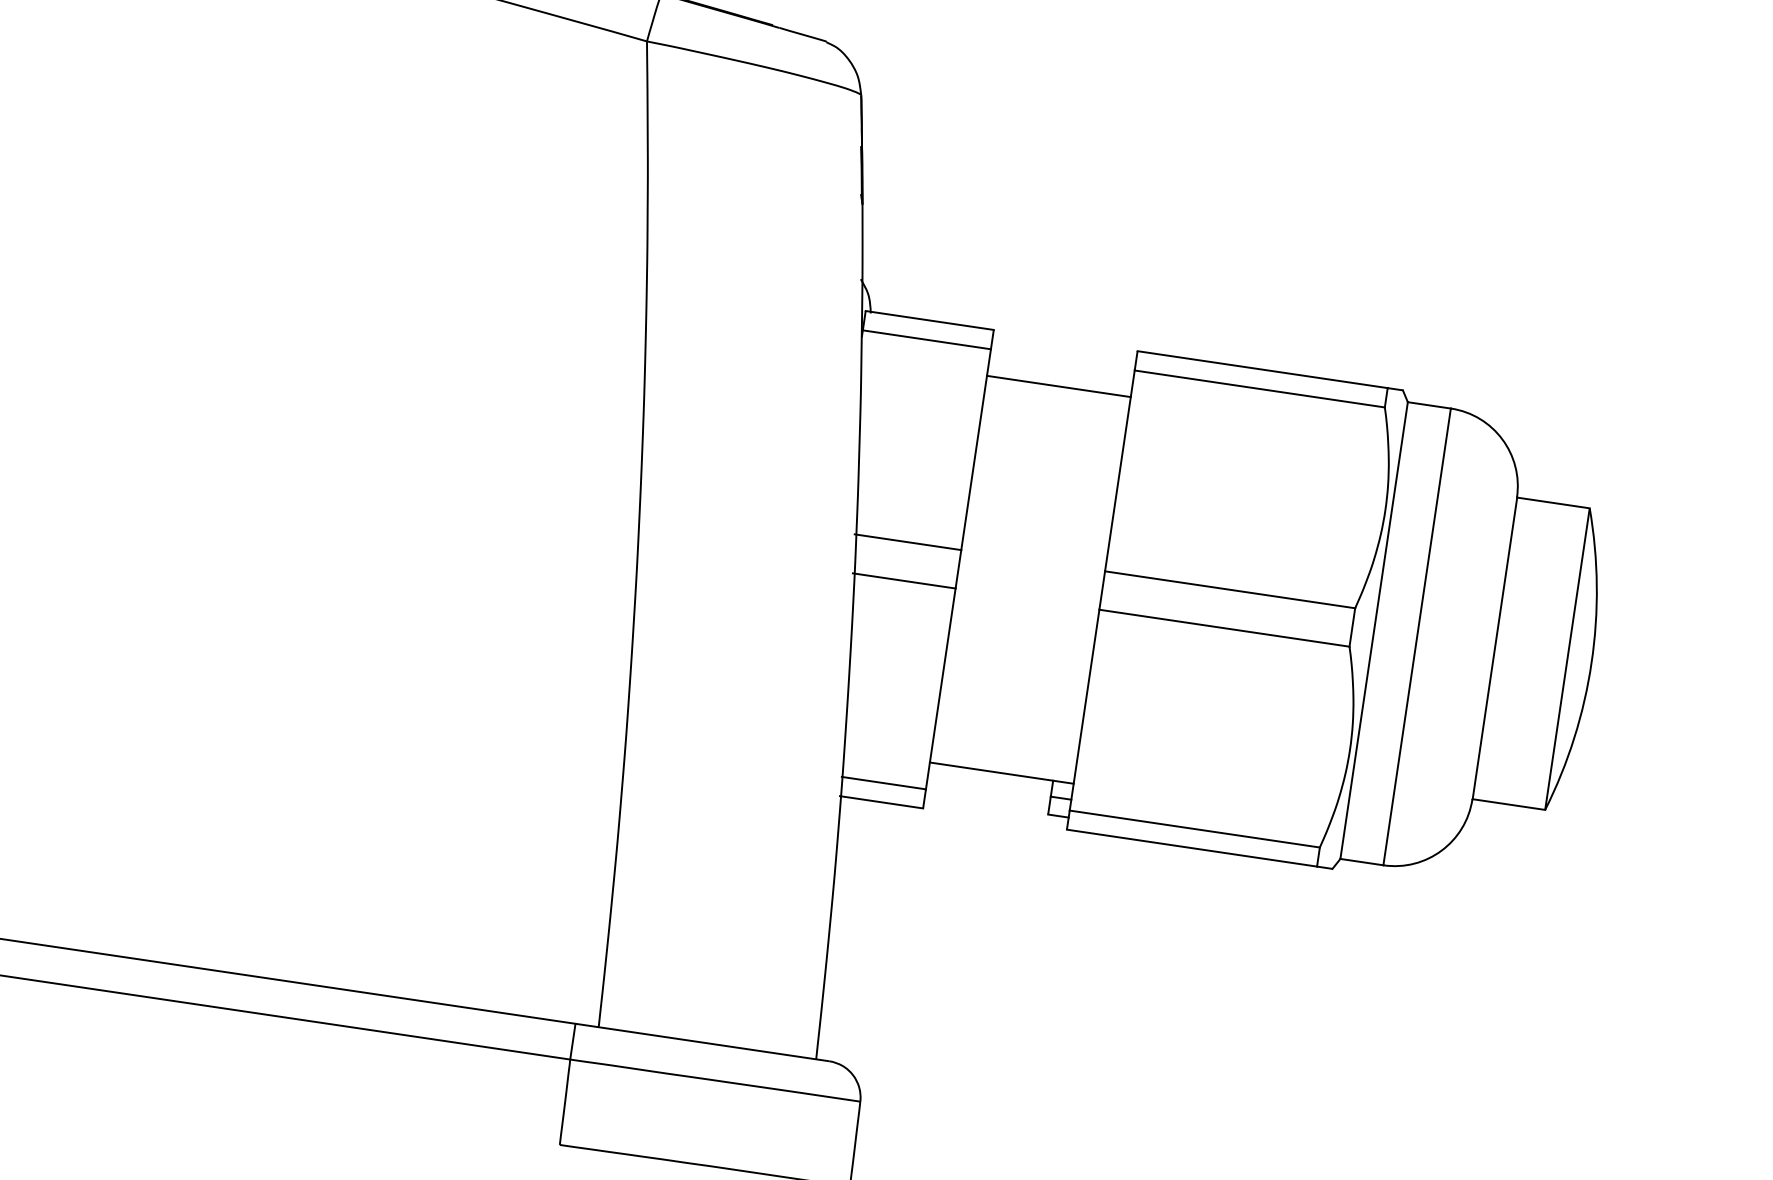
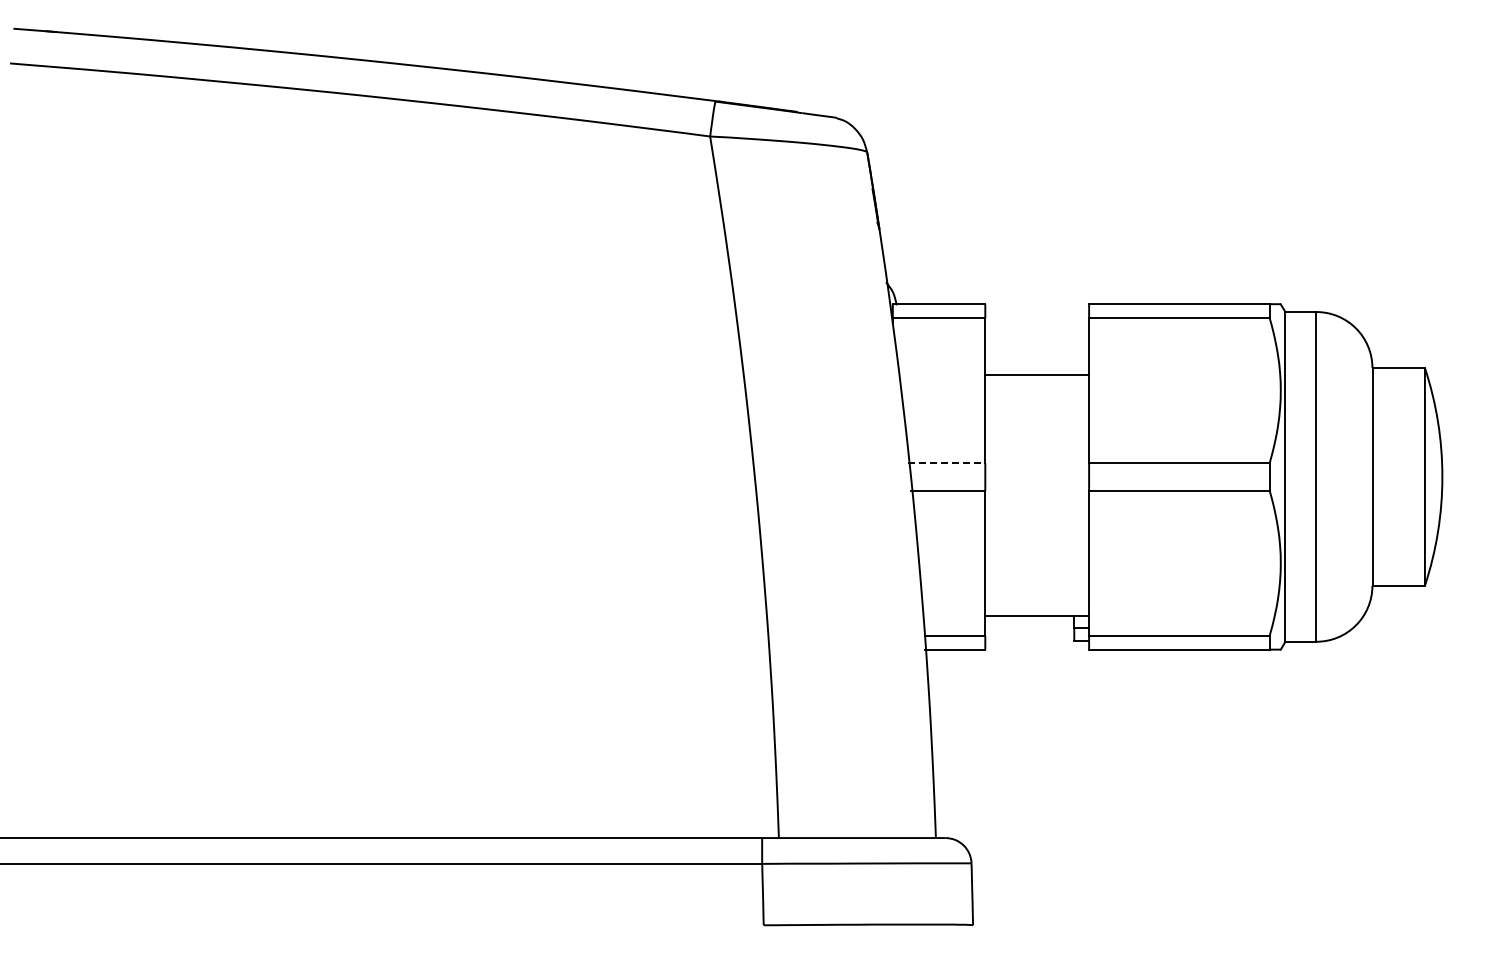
line: (1059, 386) -> (1037, 375), moved
line: (908, 542) -> (947, 463), solid -> dashed

